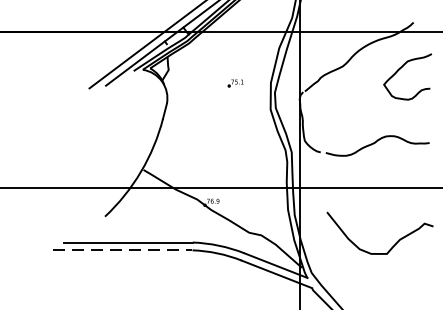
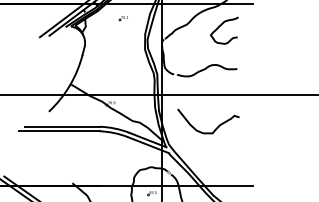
part: (233, 83) -> (122, 18), moved
line: (123, 250) -> (59, 131), dashed -> solid

